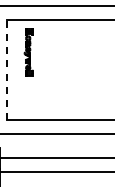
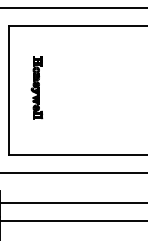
part: (28, 52) -> (36, 88), moved
line: (6, 69) -> (8, 89), dashed -> solid

